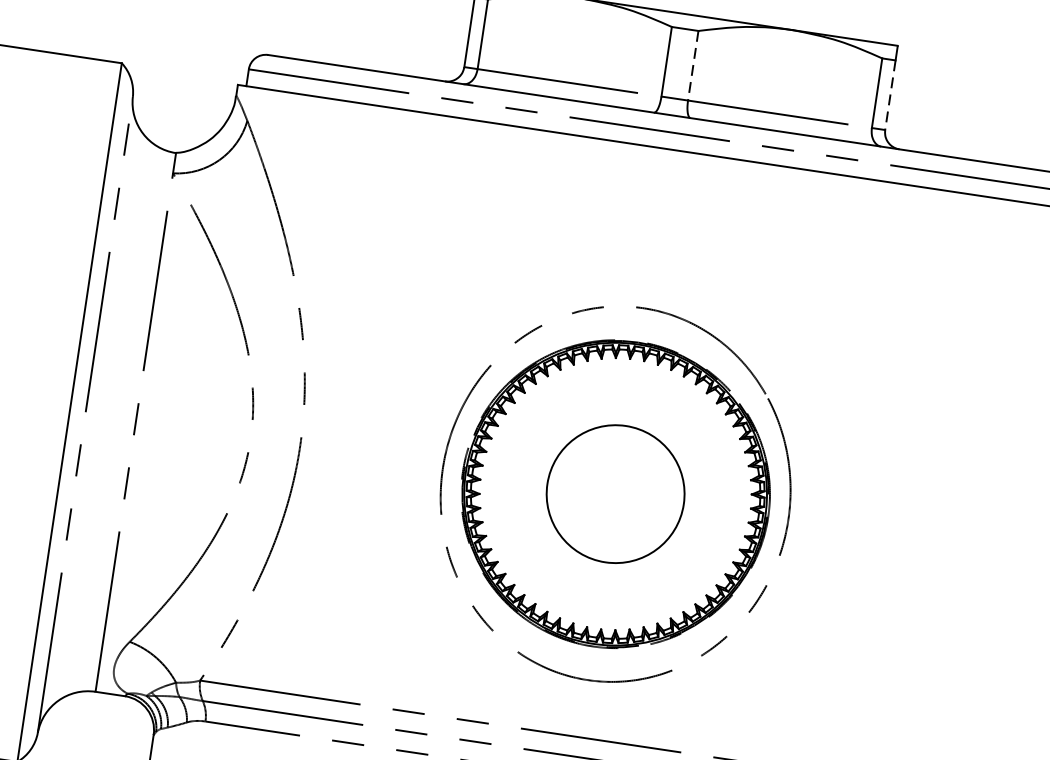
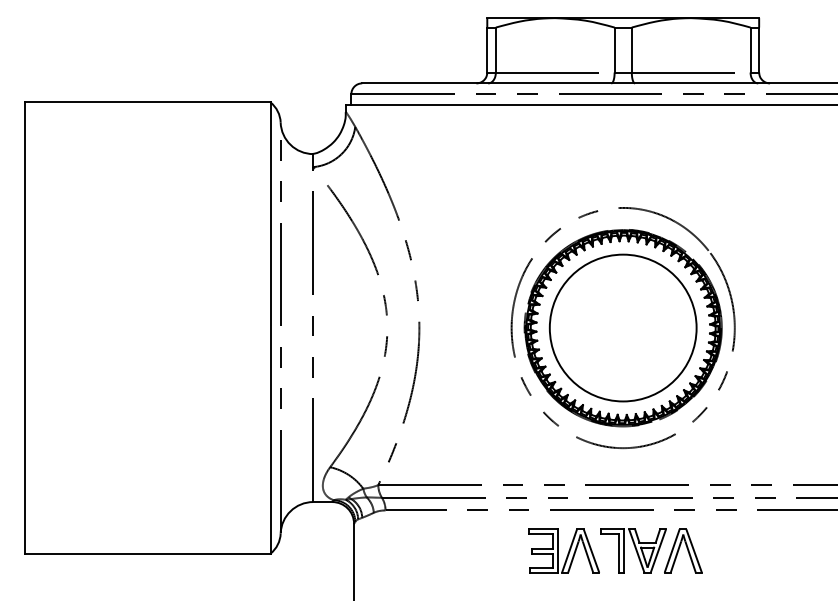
line: (692, 66) -> (631, 50), dashed -> solid
line: (890, 96) -> (759, 50), dashed -> solid
circle: (614, 493) -> (622, 327), size x1.67

